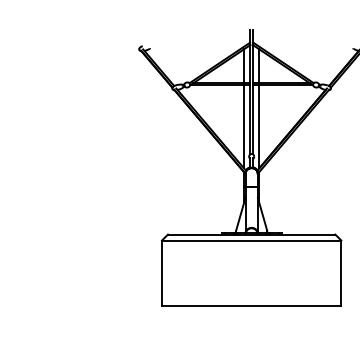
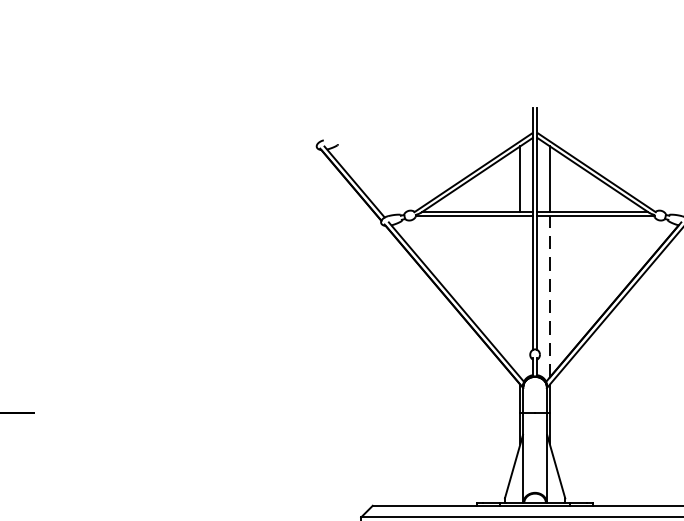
line: (244, 126) -> (521, 296), removed
line: (259, 126) -> (550, 296), solid -> dashed

